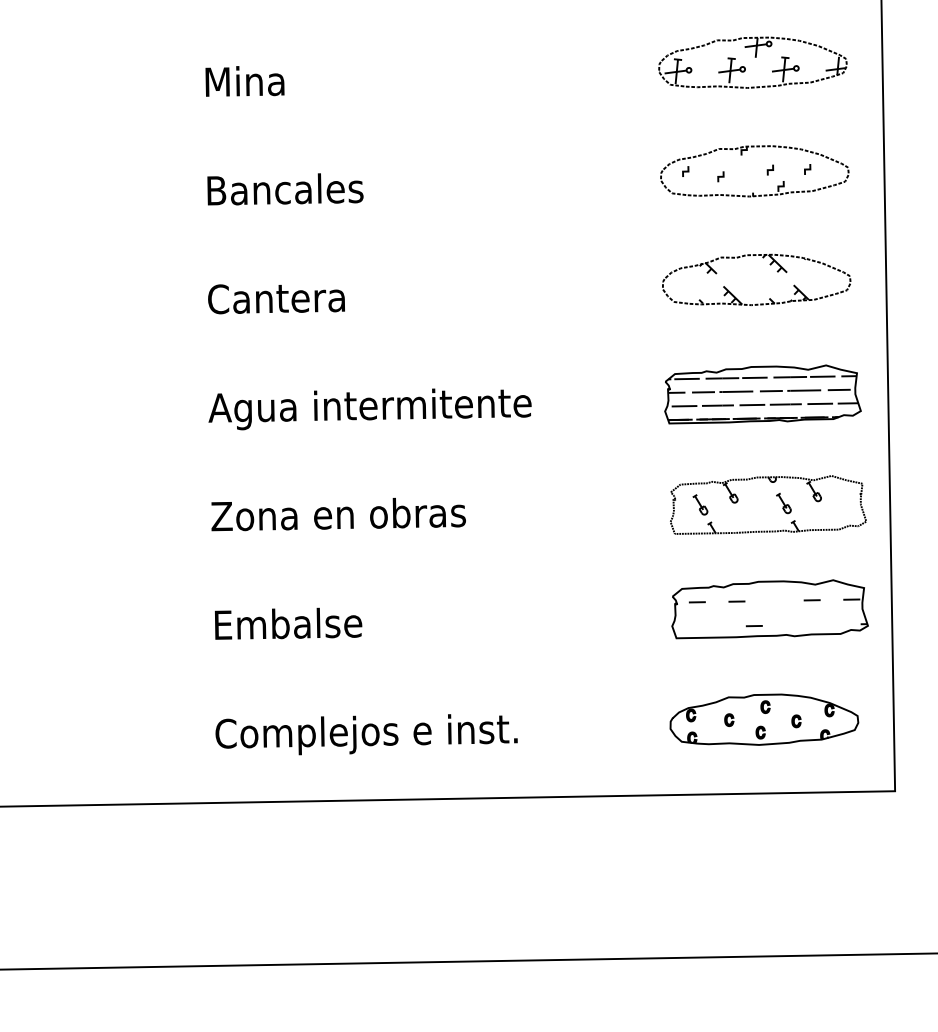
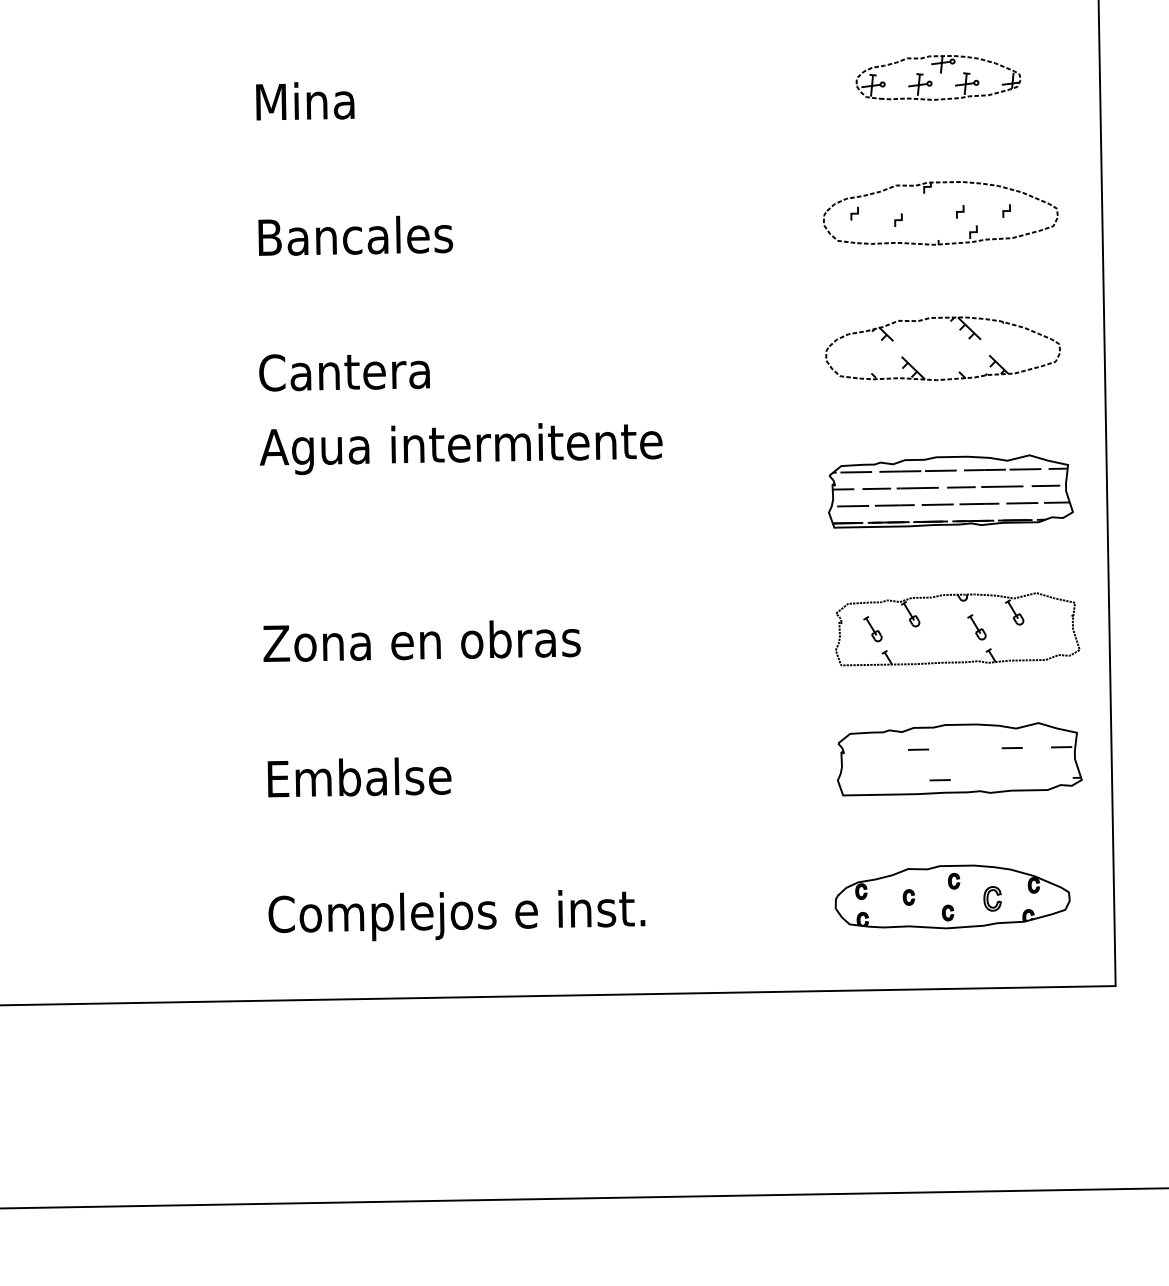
part: (752, 62) -> (937, 77), size x0.7
text: (369, 409) -> (460, 449), moved
line: (697, 602) -> (869, 750), removed
part: (796, 721) -> (992, 899), size x1.6

